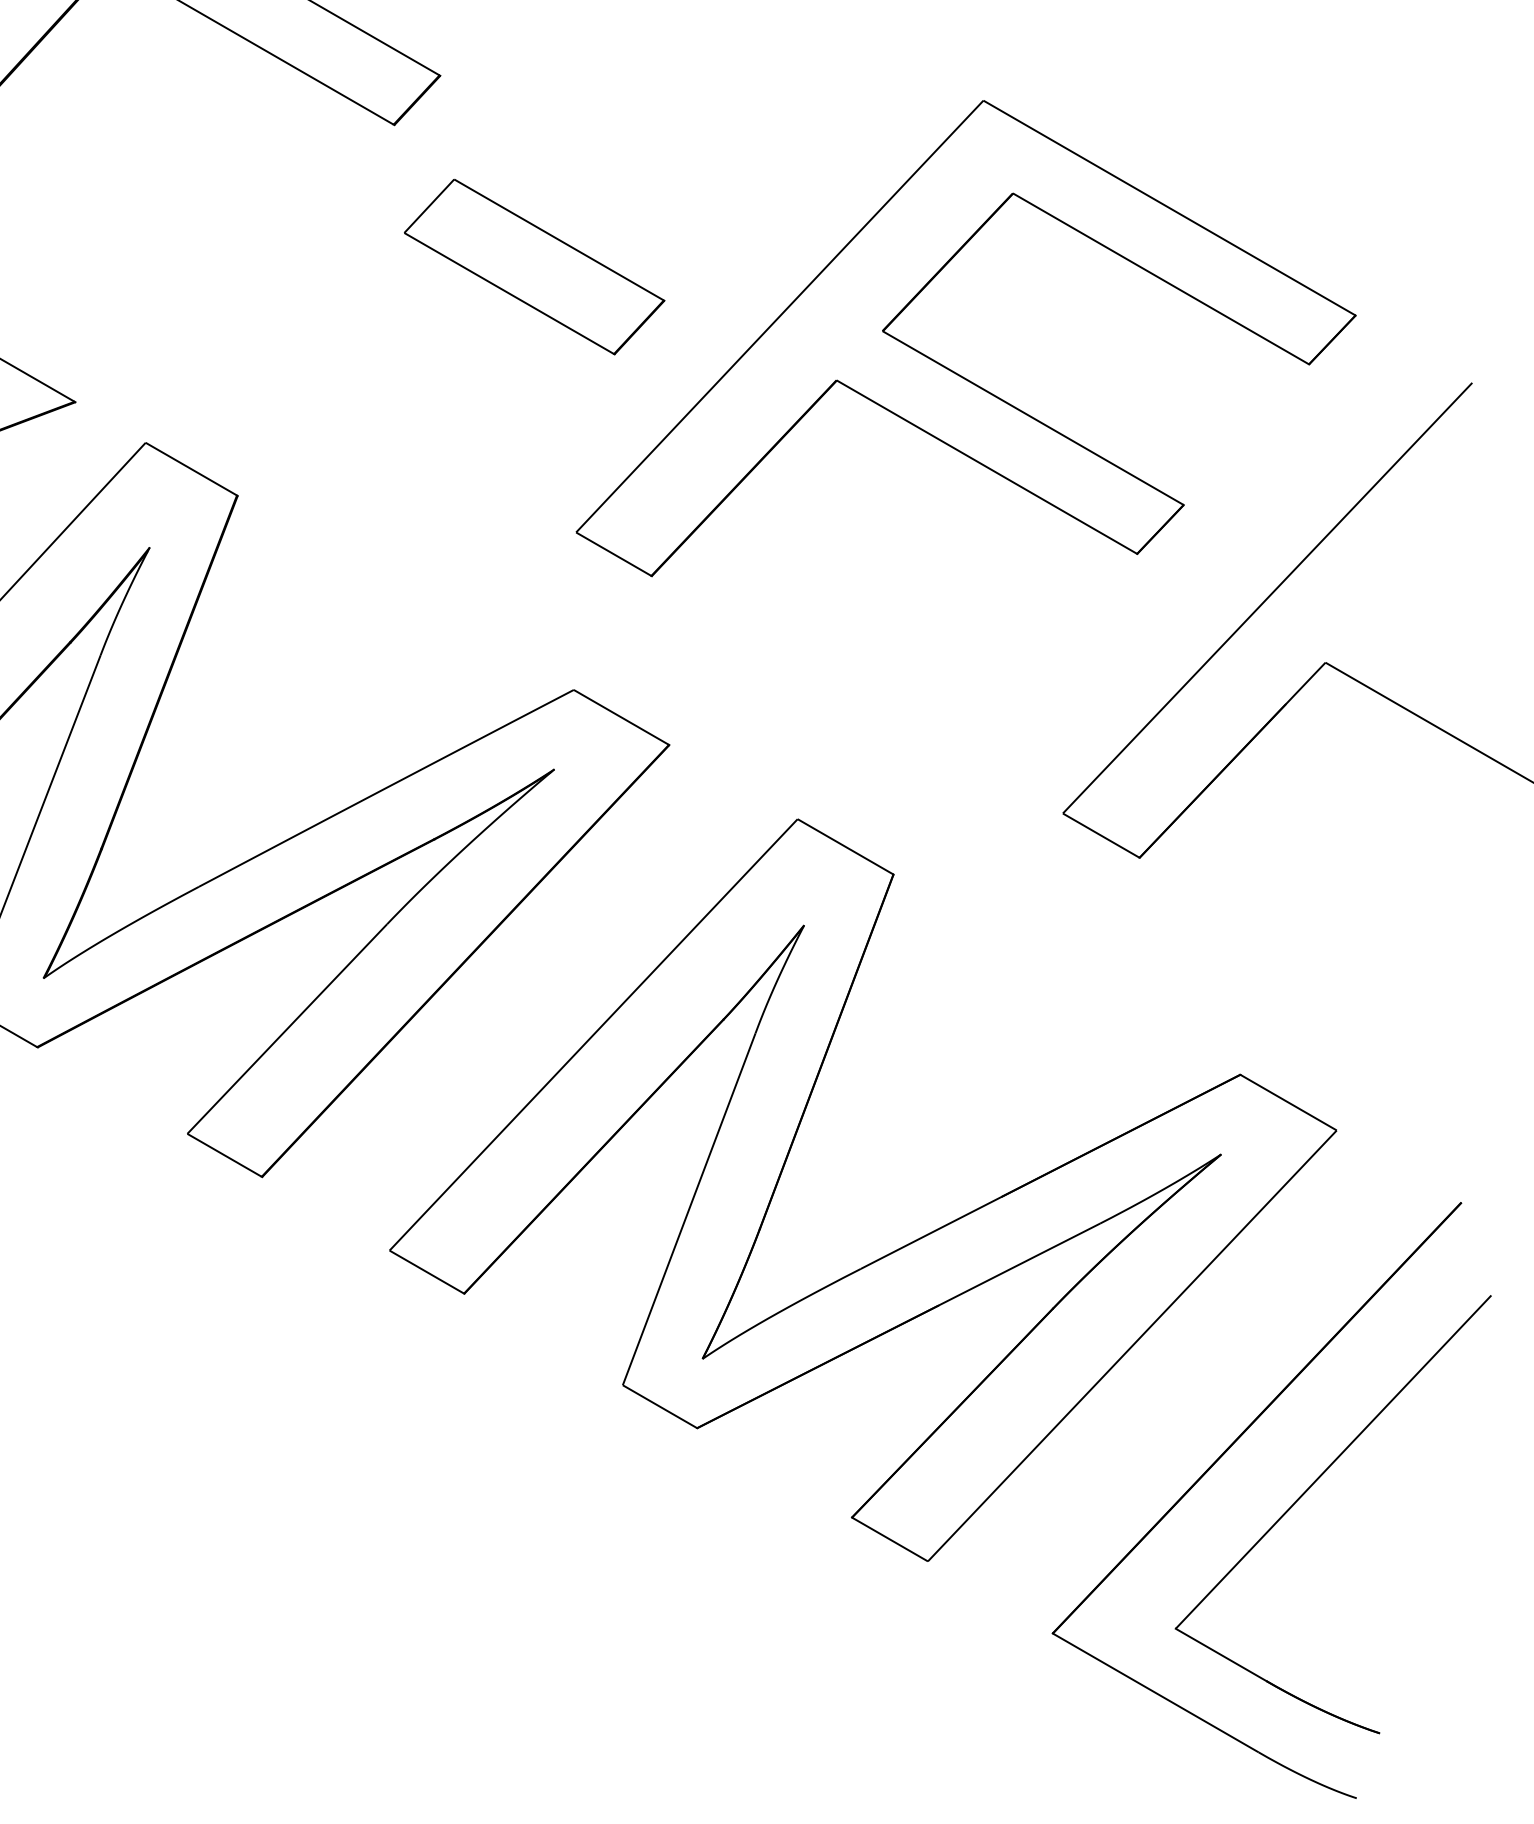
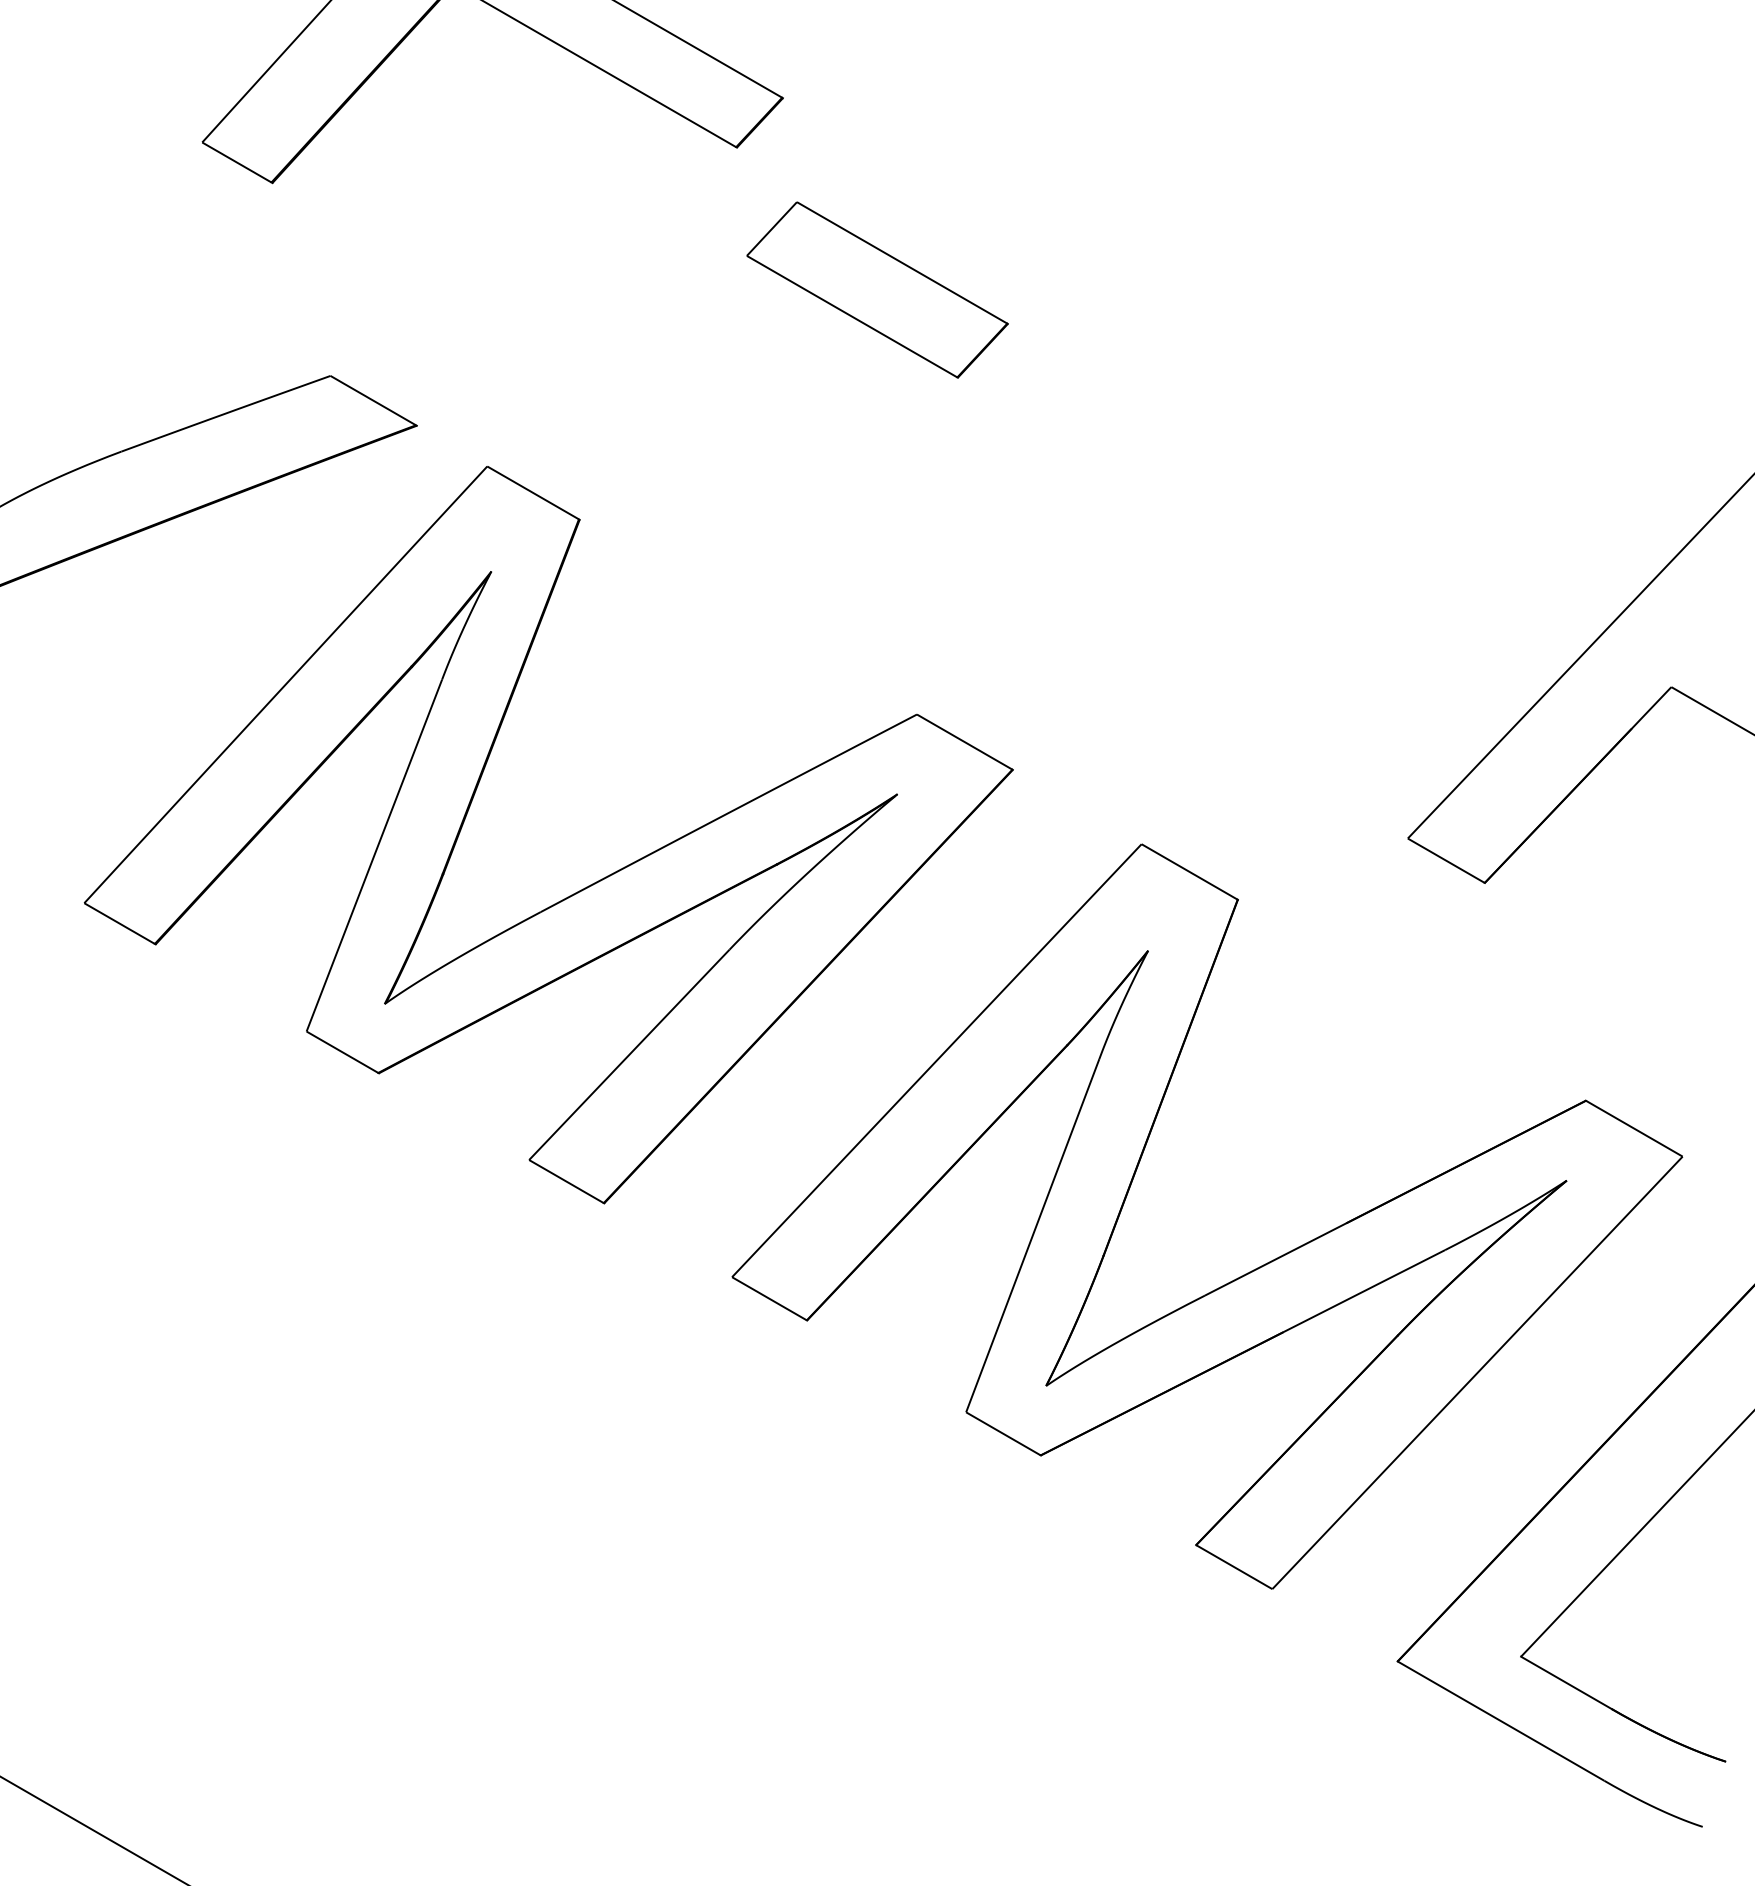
part: (949, 368) -> (1293, 391), removed

